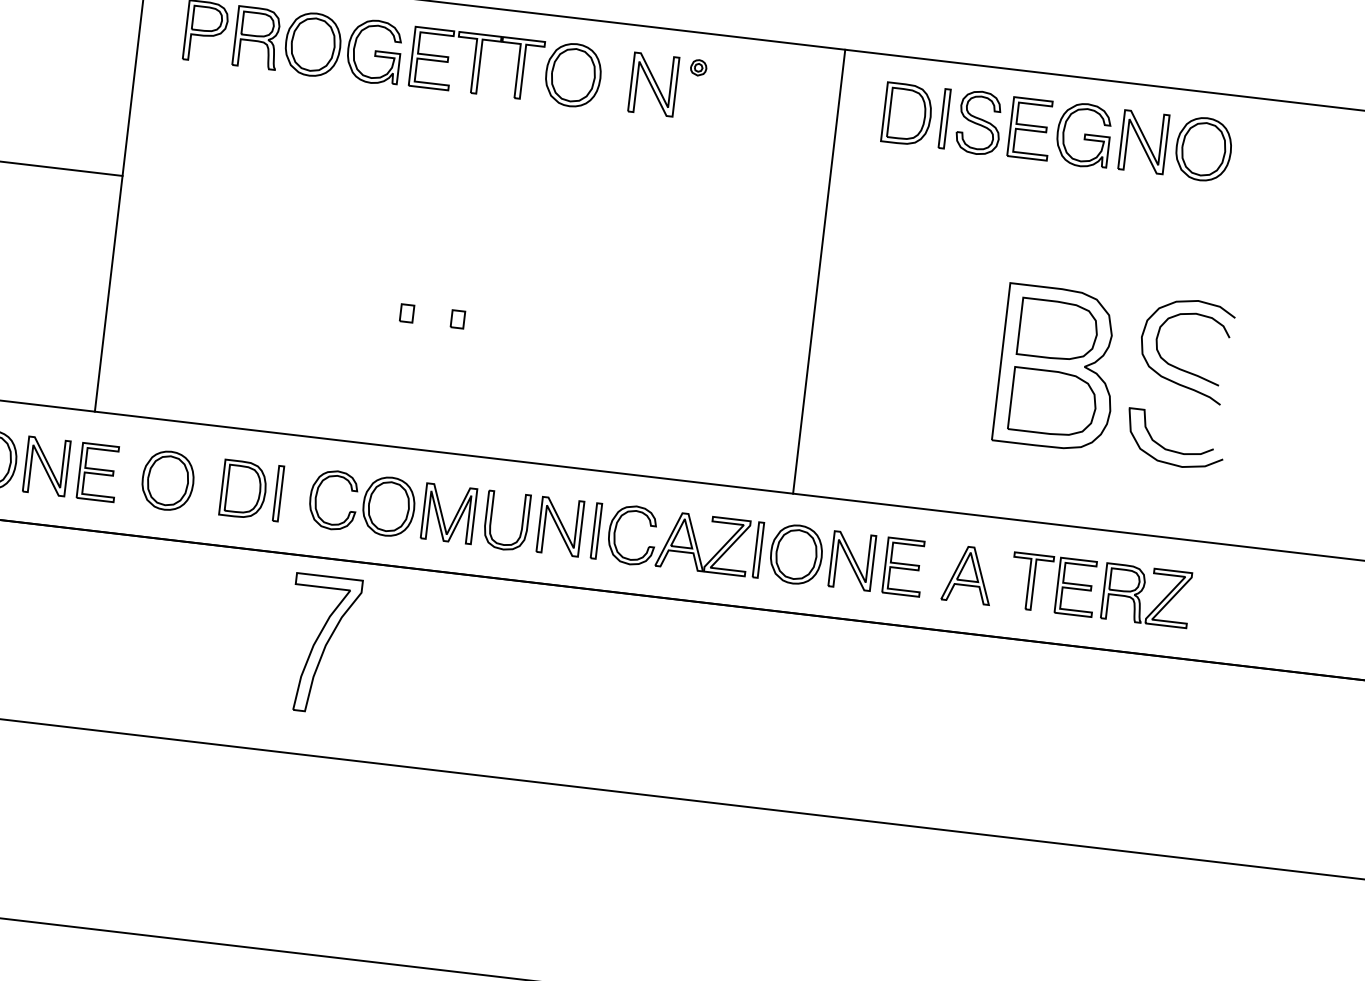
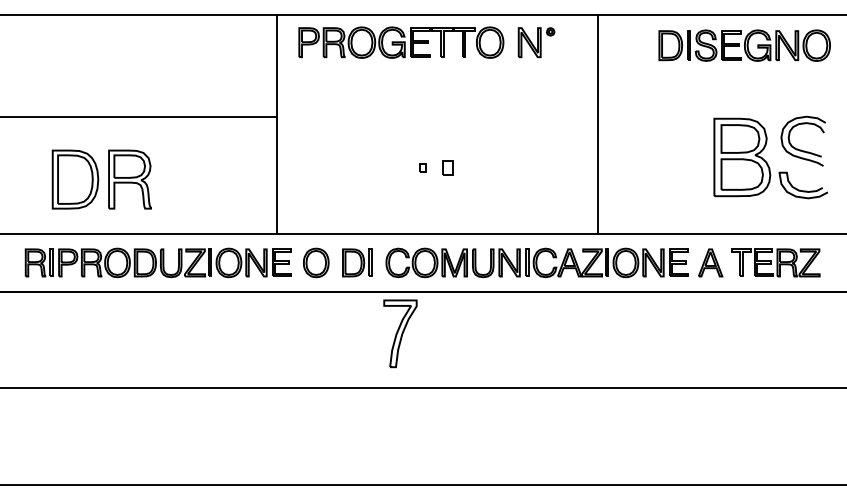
part: (1057, 131) -> (744, 45), moved
line: (818, 270) -> (597, 123), moved
part: (457, 318) -> (447, 167), size x1.6

